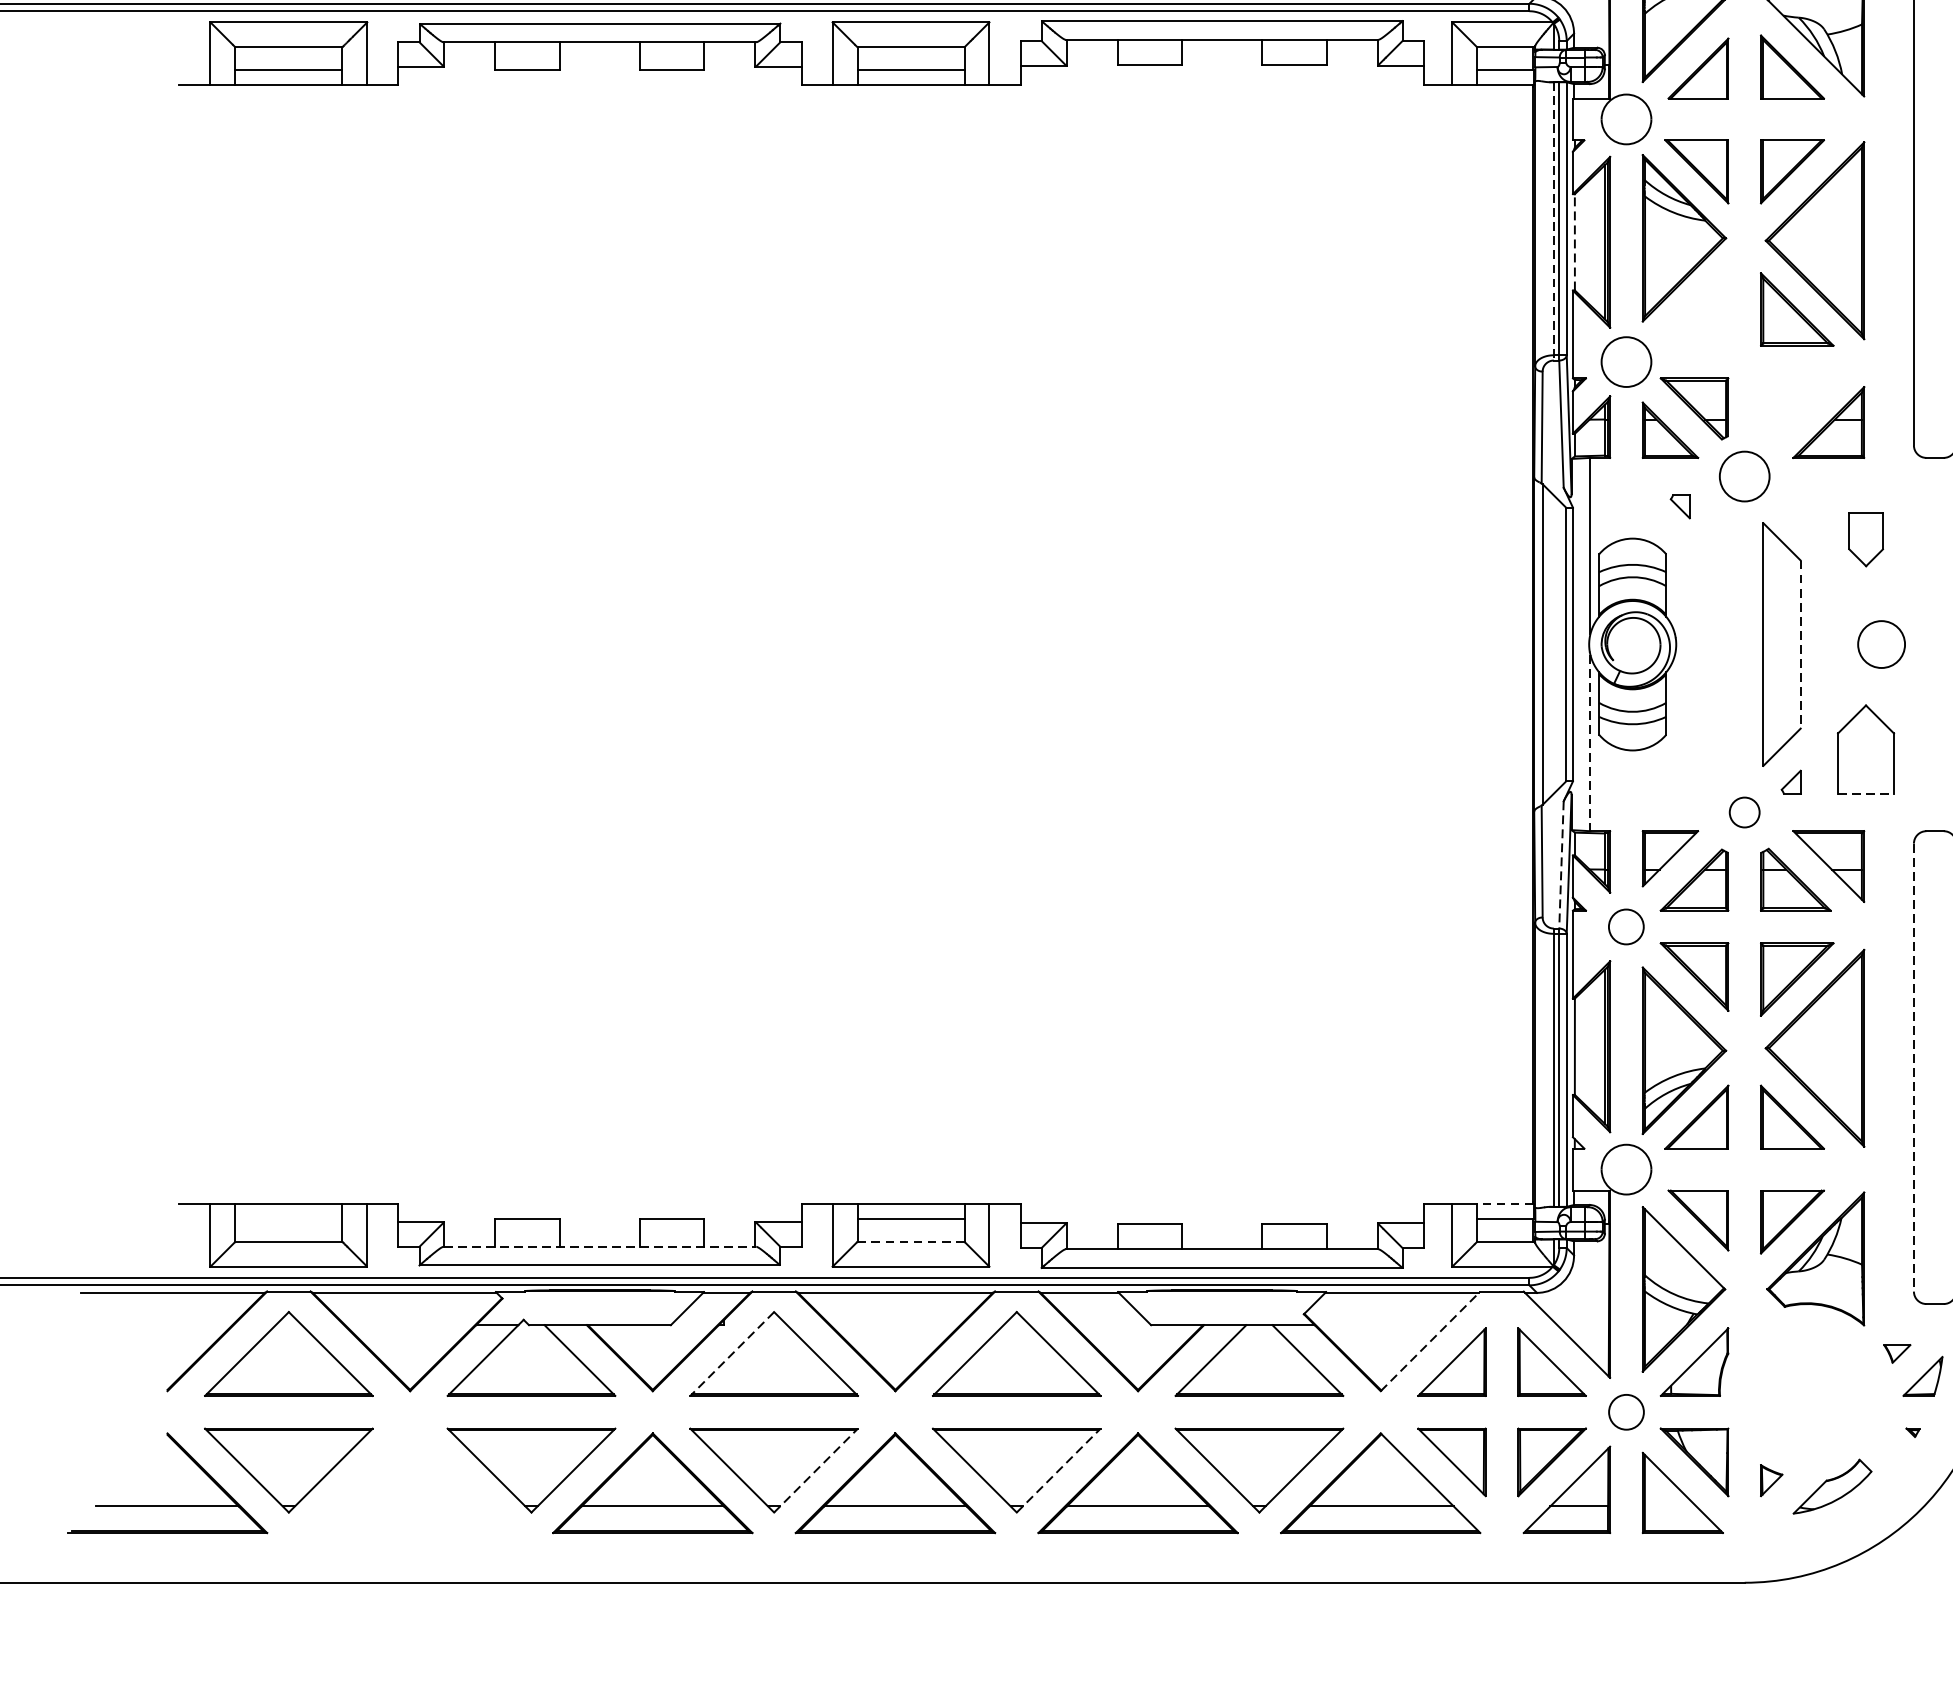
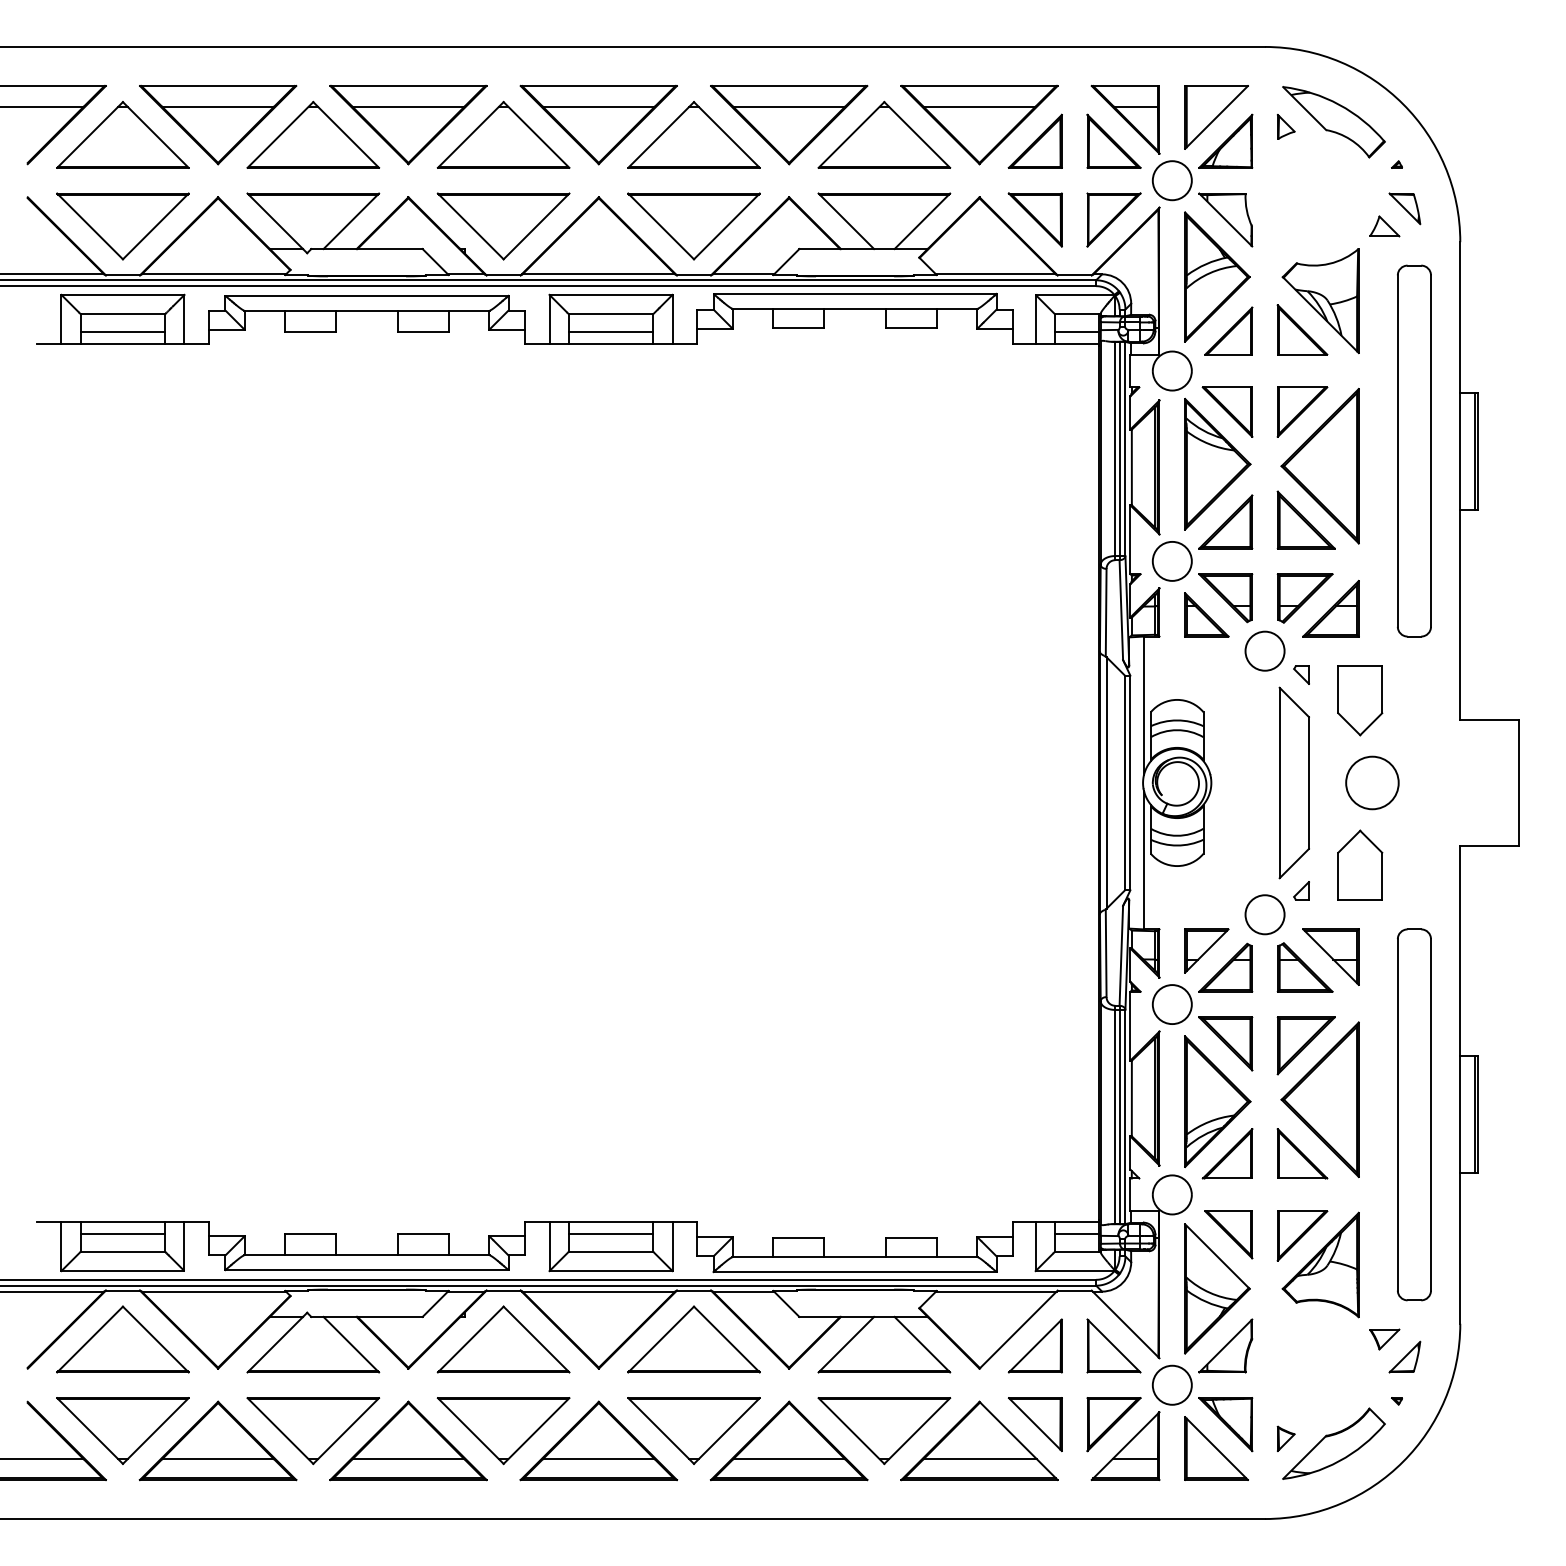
line: (1554, 221) -> (1115, 451), dashed -> solid
line: (1574, 242) -> (1131, 467), dashed -> solid
part: (1694, 311) -> (1225, 521), added
part: (1794, 409) -> (1304, 598), added
part: (1680, 506) -> (1301, 674), moved
part: (1866, 539) -> (1360, 700), size x1.67
circle: (1881, 643) -> (1372, 782), size x1.43
line: (1800, 645) -> (1308, 783), dashed -> solid
line: (1591, 743) -> (1144, 860), dashed -> solid
line: (1866, 794) -> (1360, 900), dashed -> solid
circle: (1743, 812) -> (1264, 914), size x1.67
line: (1561, 864) -> (1121, 955), dashed -> solid
circle: (1625, 926) -> (1171, 1004), size x1.43
line: (1913, 1067) -> (1397, 1114), dashed -> solid
line: (1504, 1204) -> (1076, 1222), dashed -> solid
line: (288, 1218) -> (122, 1233), added
line: (911, 1241) -> (611, 1251), dashed -> solid
line: (600, 1246) -> (367, 1255), dashed -> solid
line: (1430, 1341) -> (1018, 1329), dashed -> solid
line: (731, 1353) -> (470, 1339), dashed -> solid
part: (1896, 1353) -> (1384, 1339), size x1.43
circle: (1625, 1411) -> (1171, 1384), size x1.43
line: (816, 1471) -> (536, 1431), dashed -> solid
line: (1058, 1471) -> (726, 1431), dashed -> solid
part: (409, 1482) -> (217, 1440), added
part: (1831, 1486) -> (1333, 1443), size x1.67

